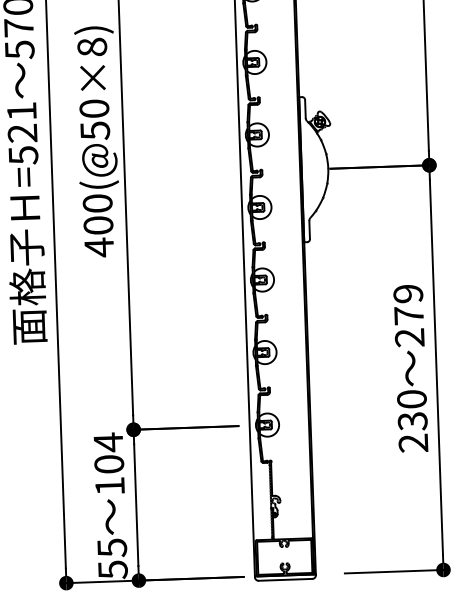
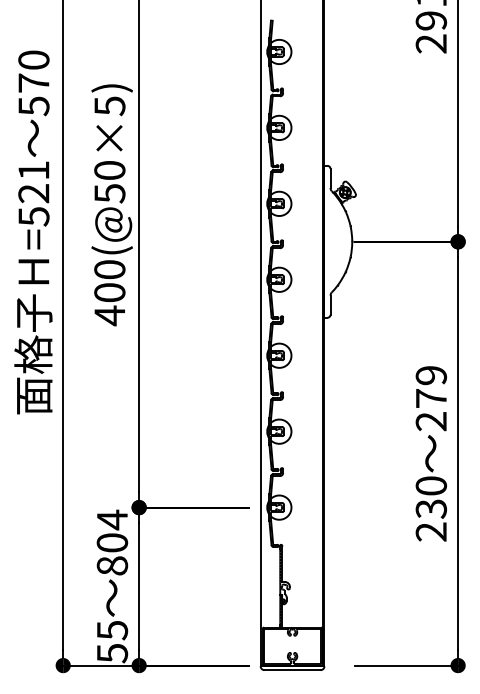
text: (91, 47) -> (109, 106), 400(@50×8) -> 400(@50×5)
text: (110, 485) -> (112, 565), 104 -> 804

